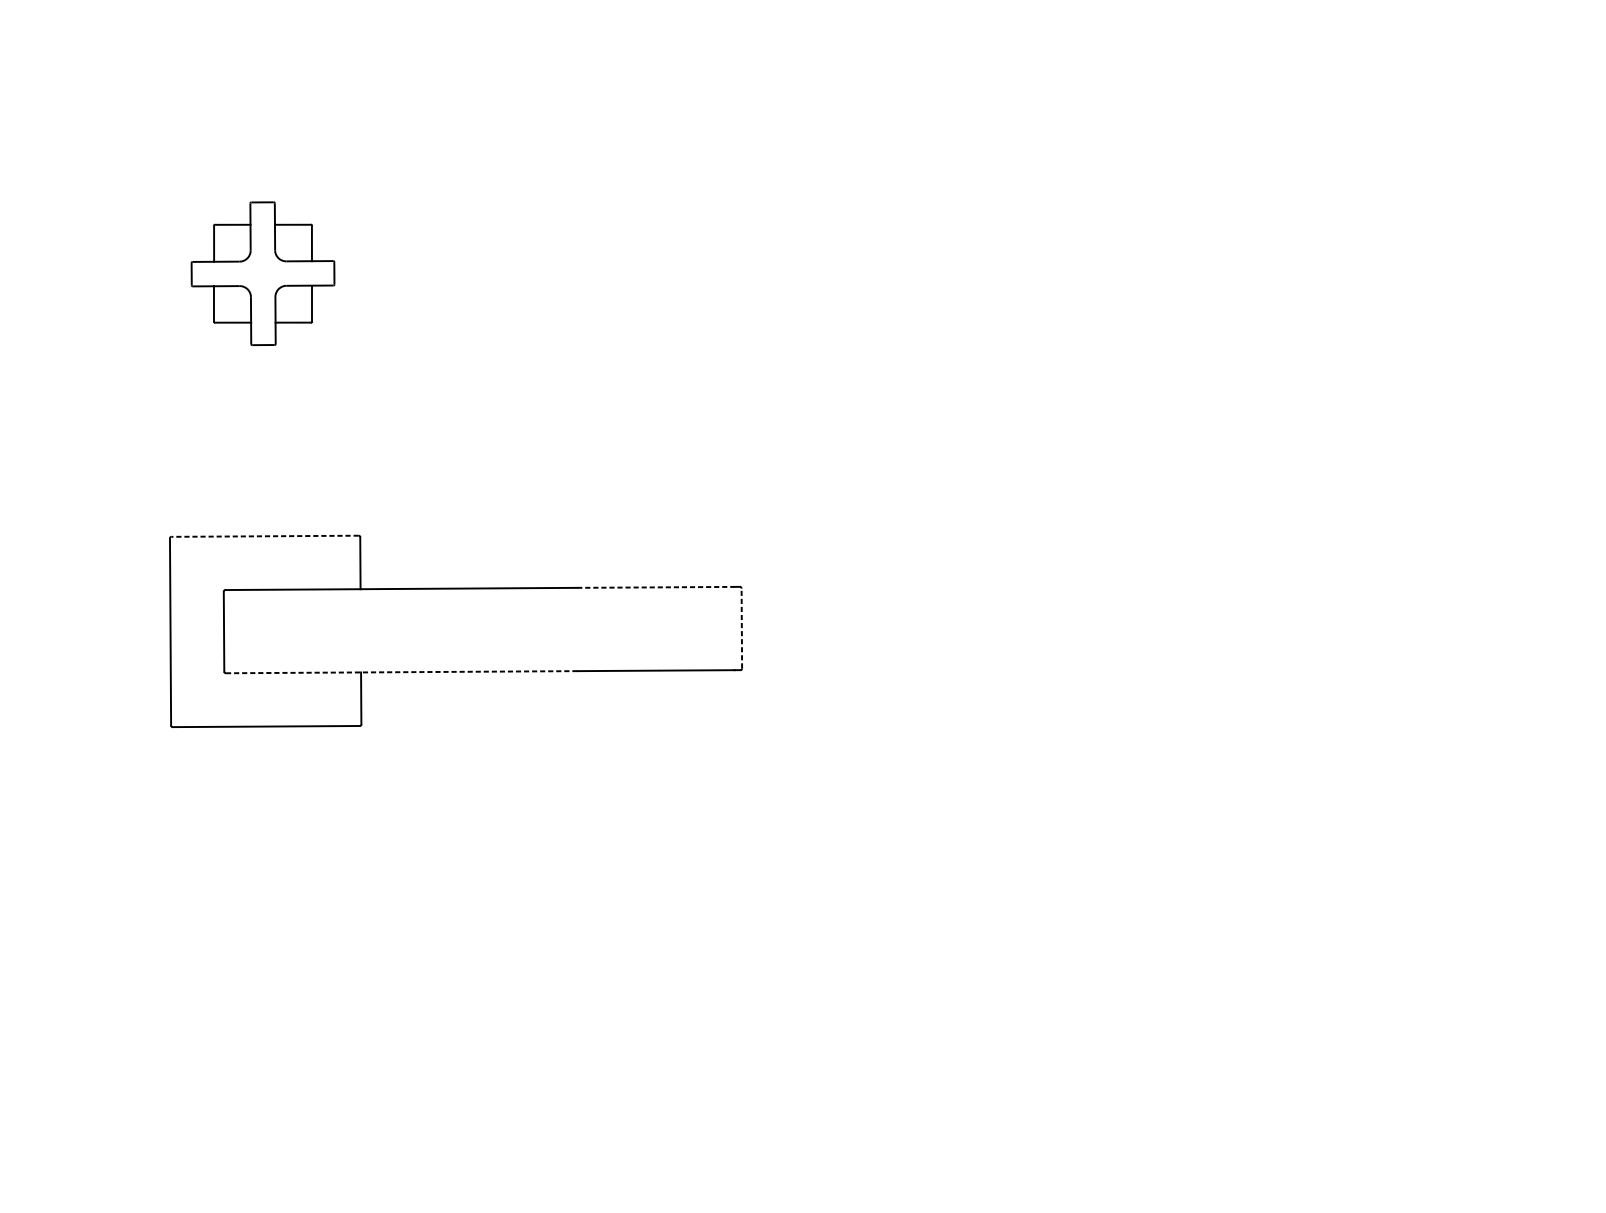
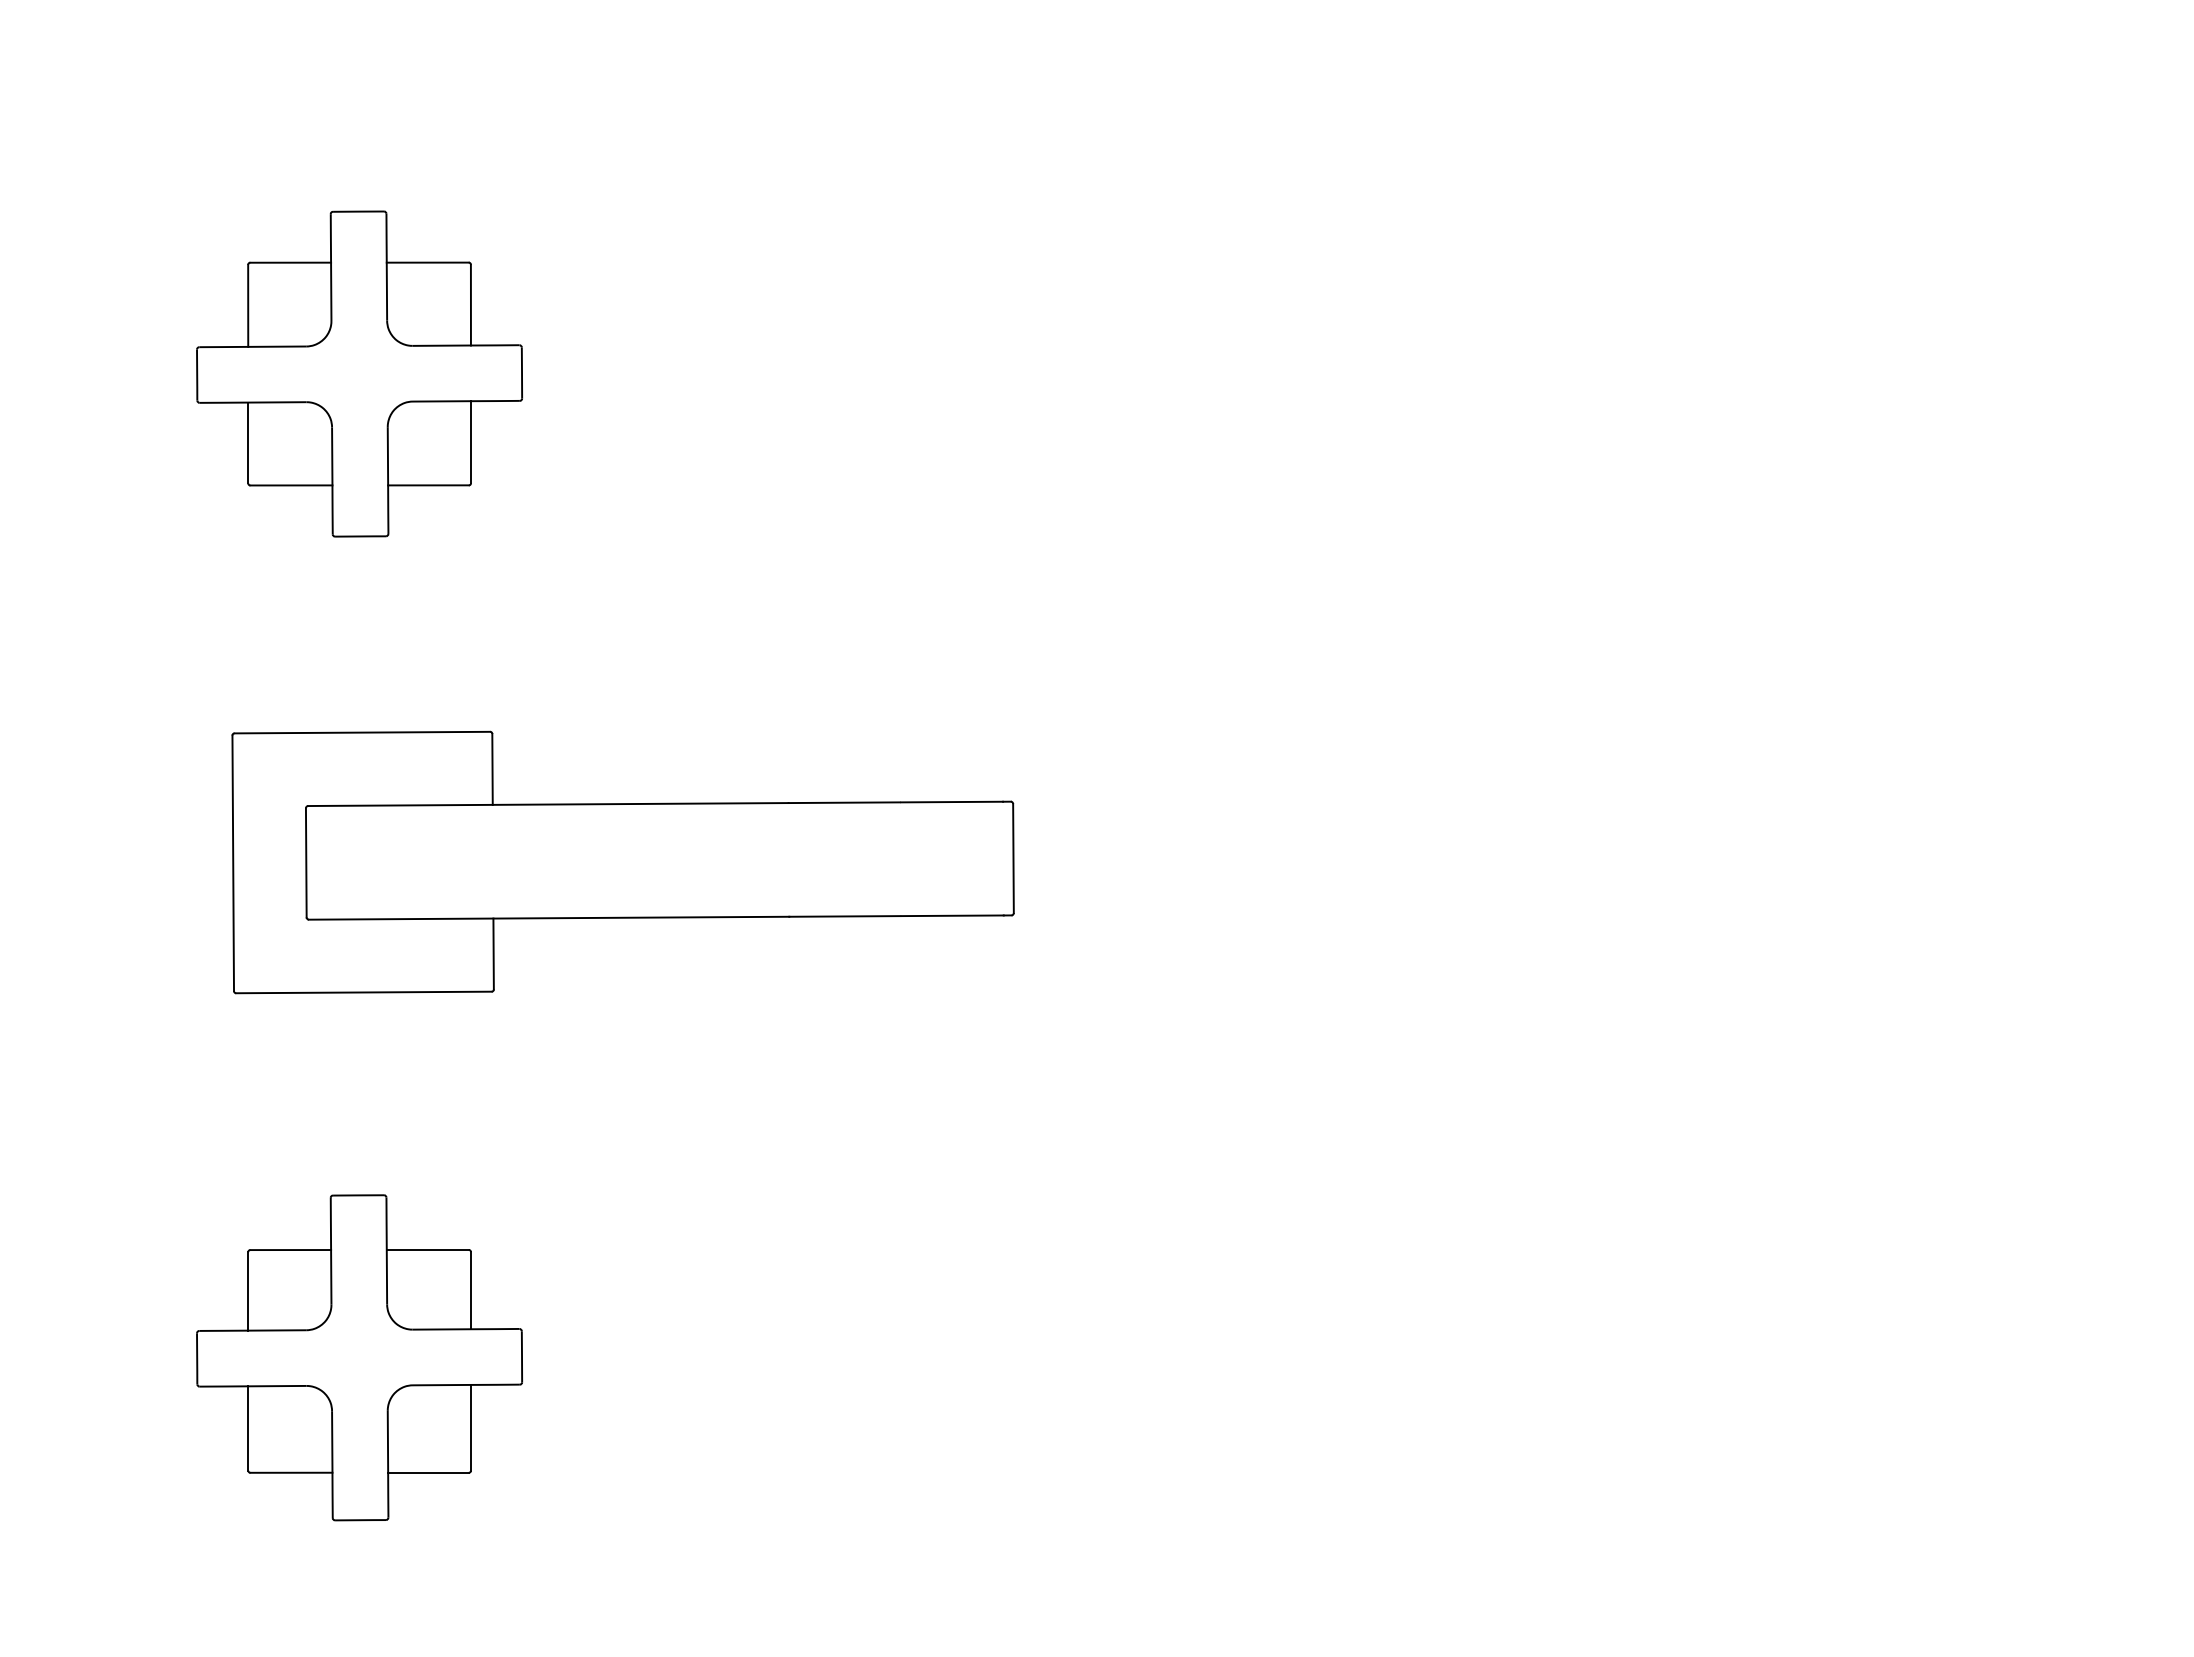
part: (263, 273) -> (359, 373), size x1.67
line: (265, 536) -> (362, 732), dashed -> solid
line: (656, 587) -> (896, 802), dashed -> solid
line: (741, 628) -> (1013, 858), dashed -> solid
line: (402, 672) -> (549, 918), dashed -> solid
part: (263, 993) -> (359, 1357), added

